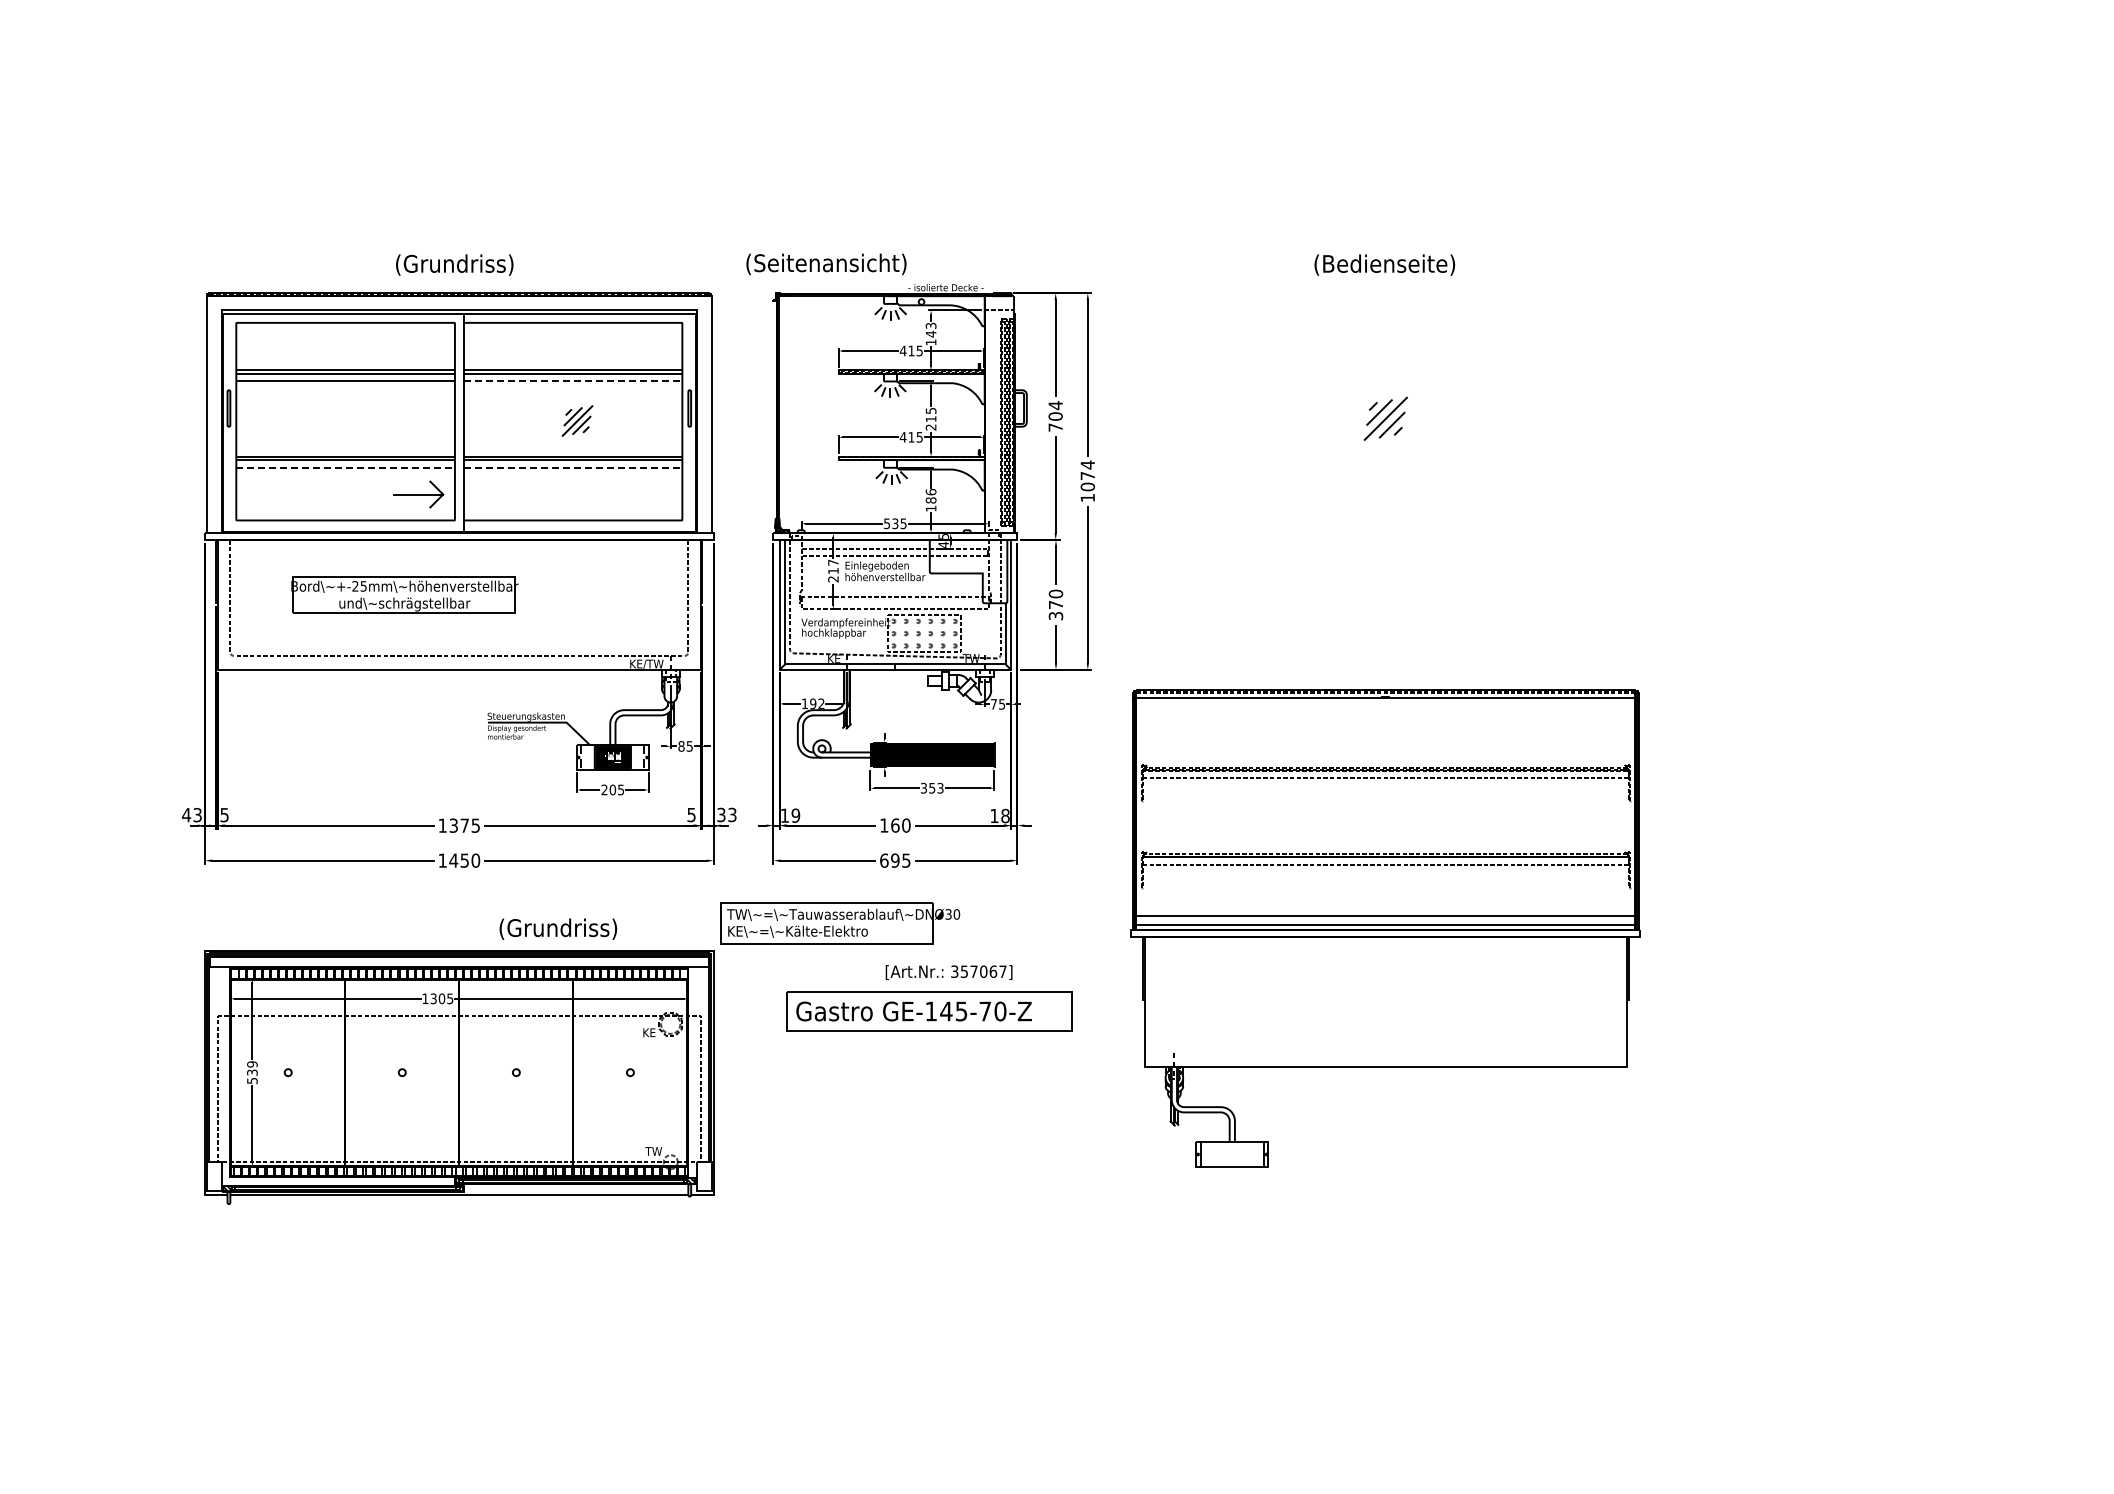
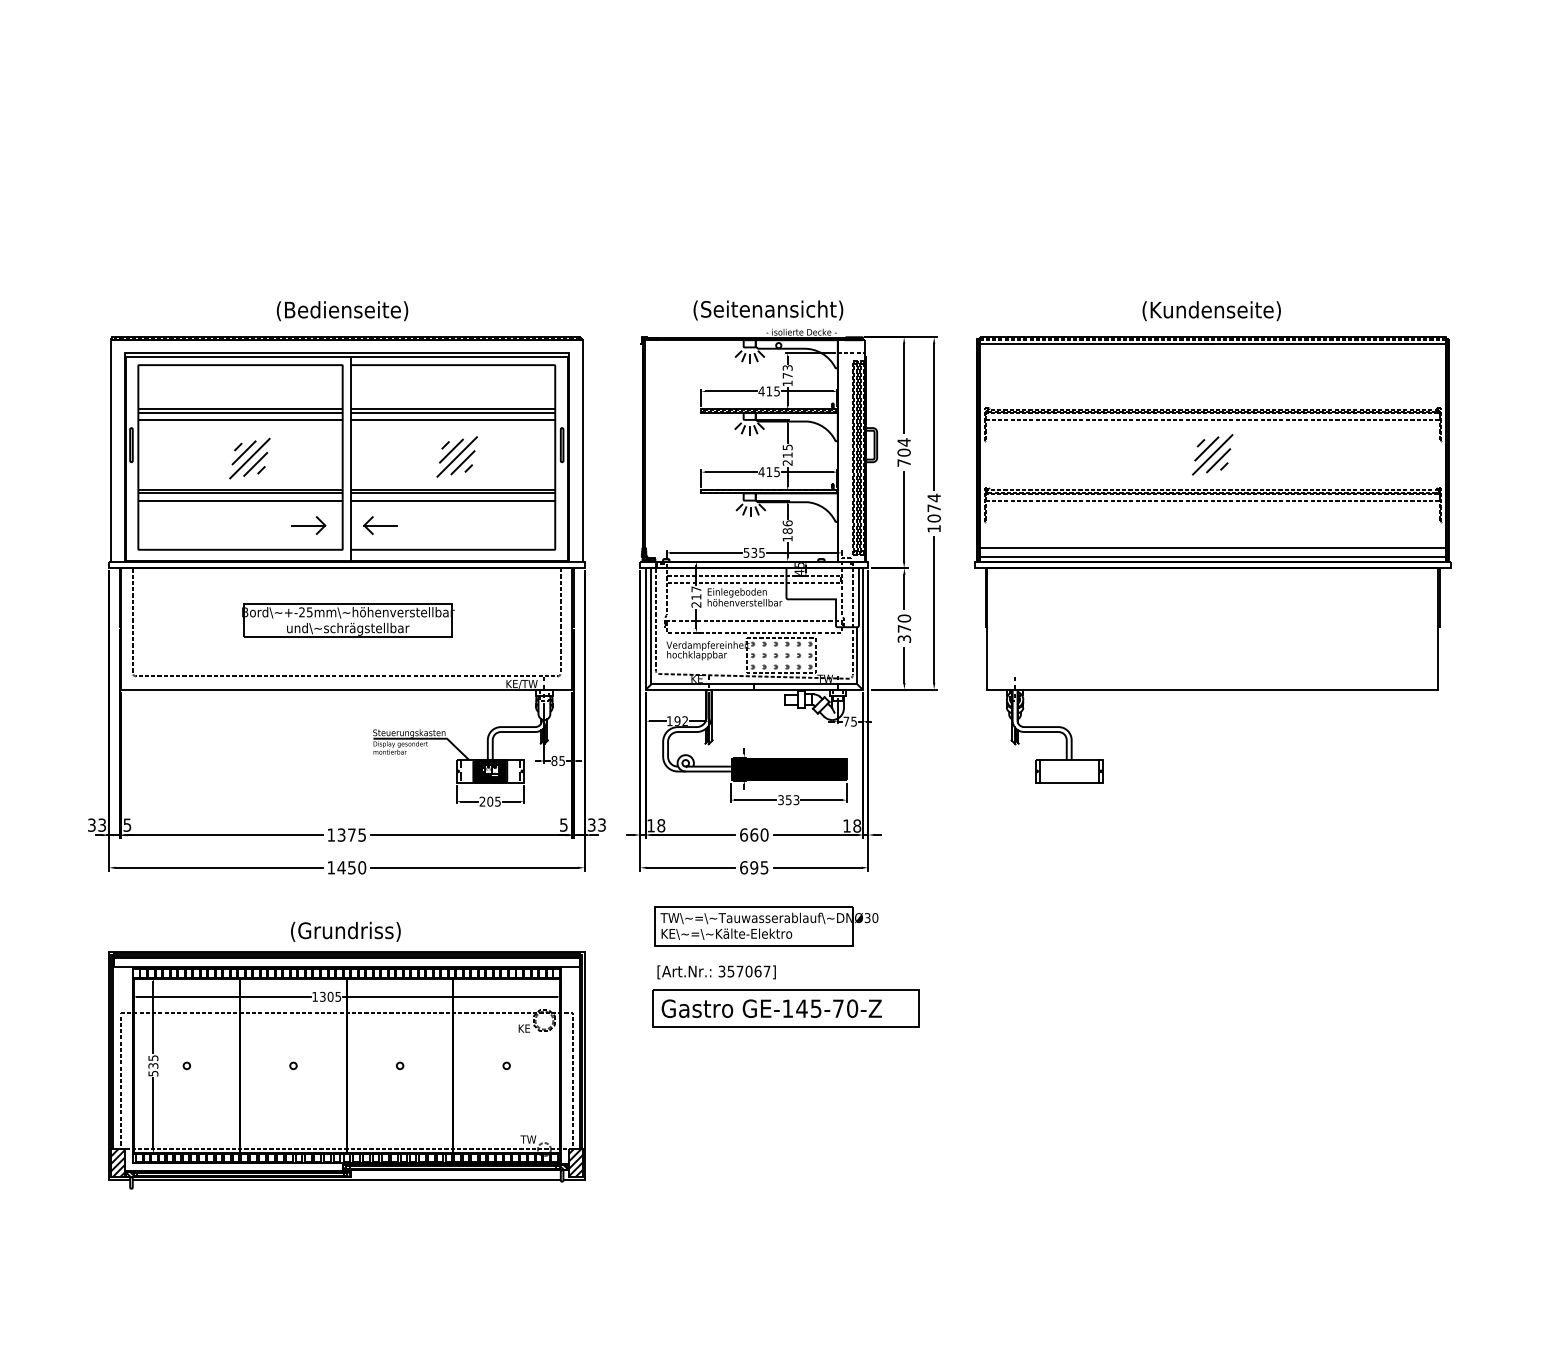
text: (454, 264) -> (342, 310), (Grundriss) -> (Bedienseite)
text: (826, 264) -> (768, 310), moved
text: (1384, 264) -> (1211, 310), (Bedienseite) -> (Kundenseite)
text: (930, 333) -> (787, 375), 143 -> 173
line: (573, 381) -> (453, 419), dashed -> solid
part: (577, 420) -> (457, 456), size x1.43
part: (355, 422) -> (249, 458), added
line: (346, 467) -> (241, 500), dashed -> solid
line: (573, 467) -> (453, 500), dashed -> solid
part: (418, 494) -> (308, 525), size x0.71
part: (495, 494) -> (380, 525), added
part: (404, 594) -> (347, 619), moved
text: (186, 814) -> (91, 824), 43 -> 33
text: (795, 815) -> (660, 825), 19 -> 18
text: (884, 825) -> (744, 834), 160 -> 660
part: (840, 923) -> (766, 926), moved
text: (558, 928) -> (346, 931), moved
part: (1385, 928) -> (1212, 560), moved
text: (948, 972) -> (716, 972), moved
text: (252, 1064) -> (153, 1058), 539 -> 535
hatch: (214, 1176) -> (117, 1162), added
hatch: (704, 1176) -> (575, 1162), added

